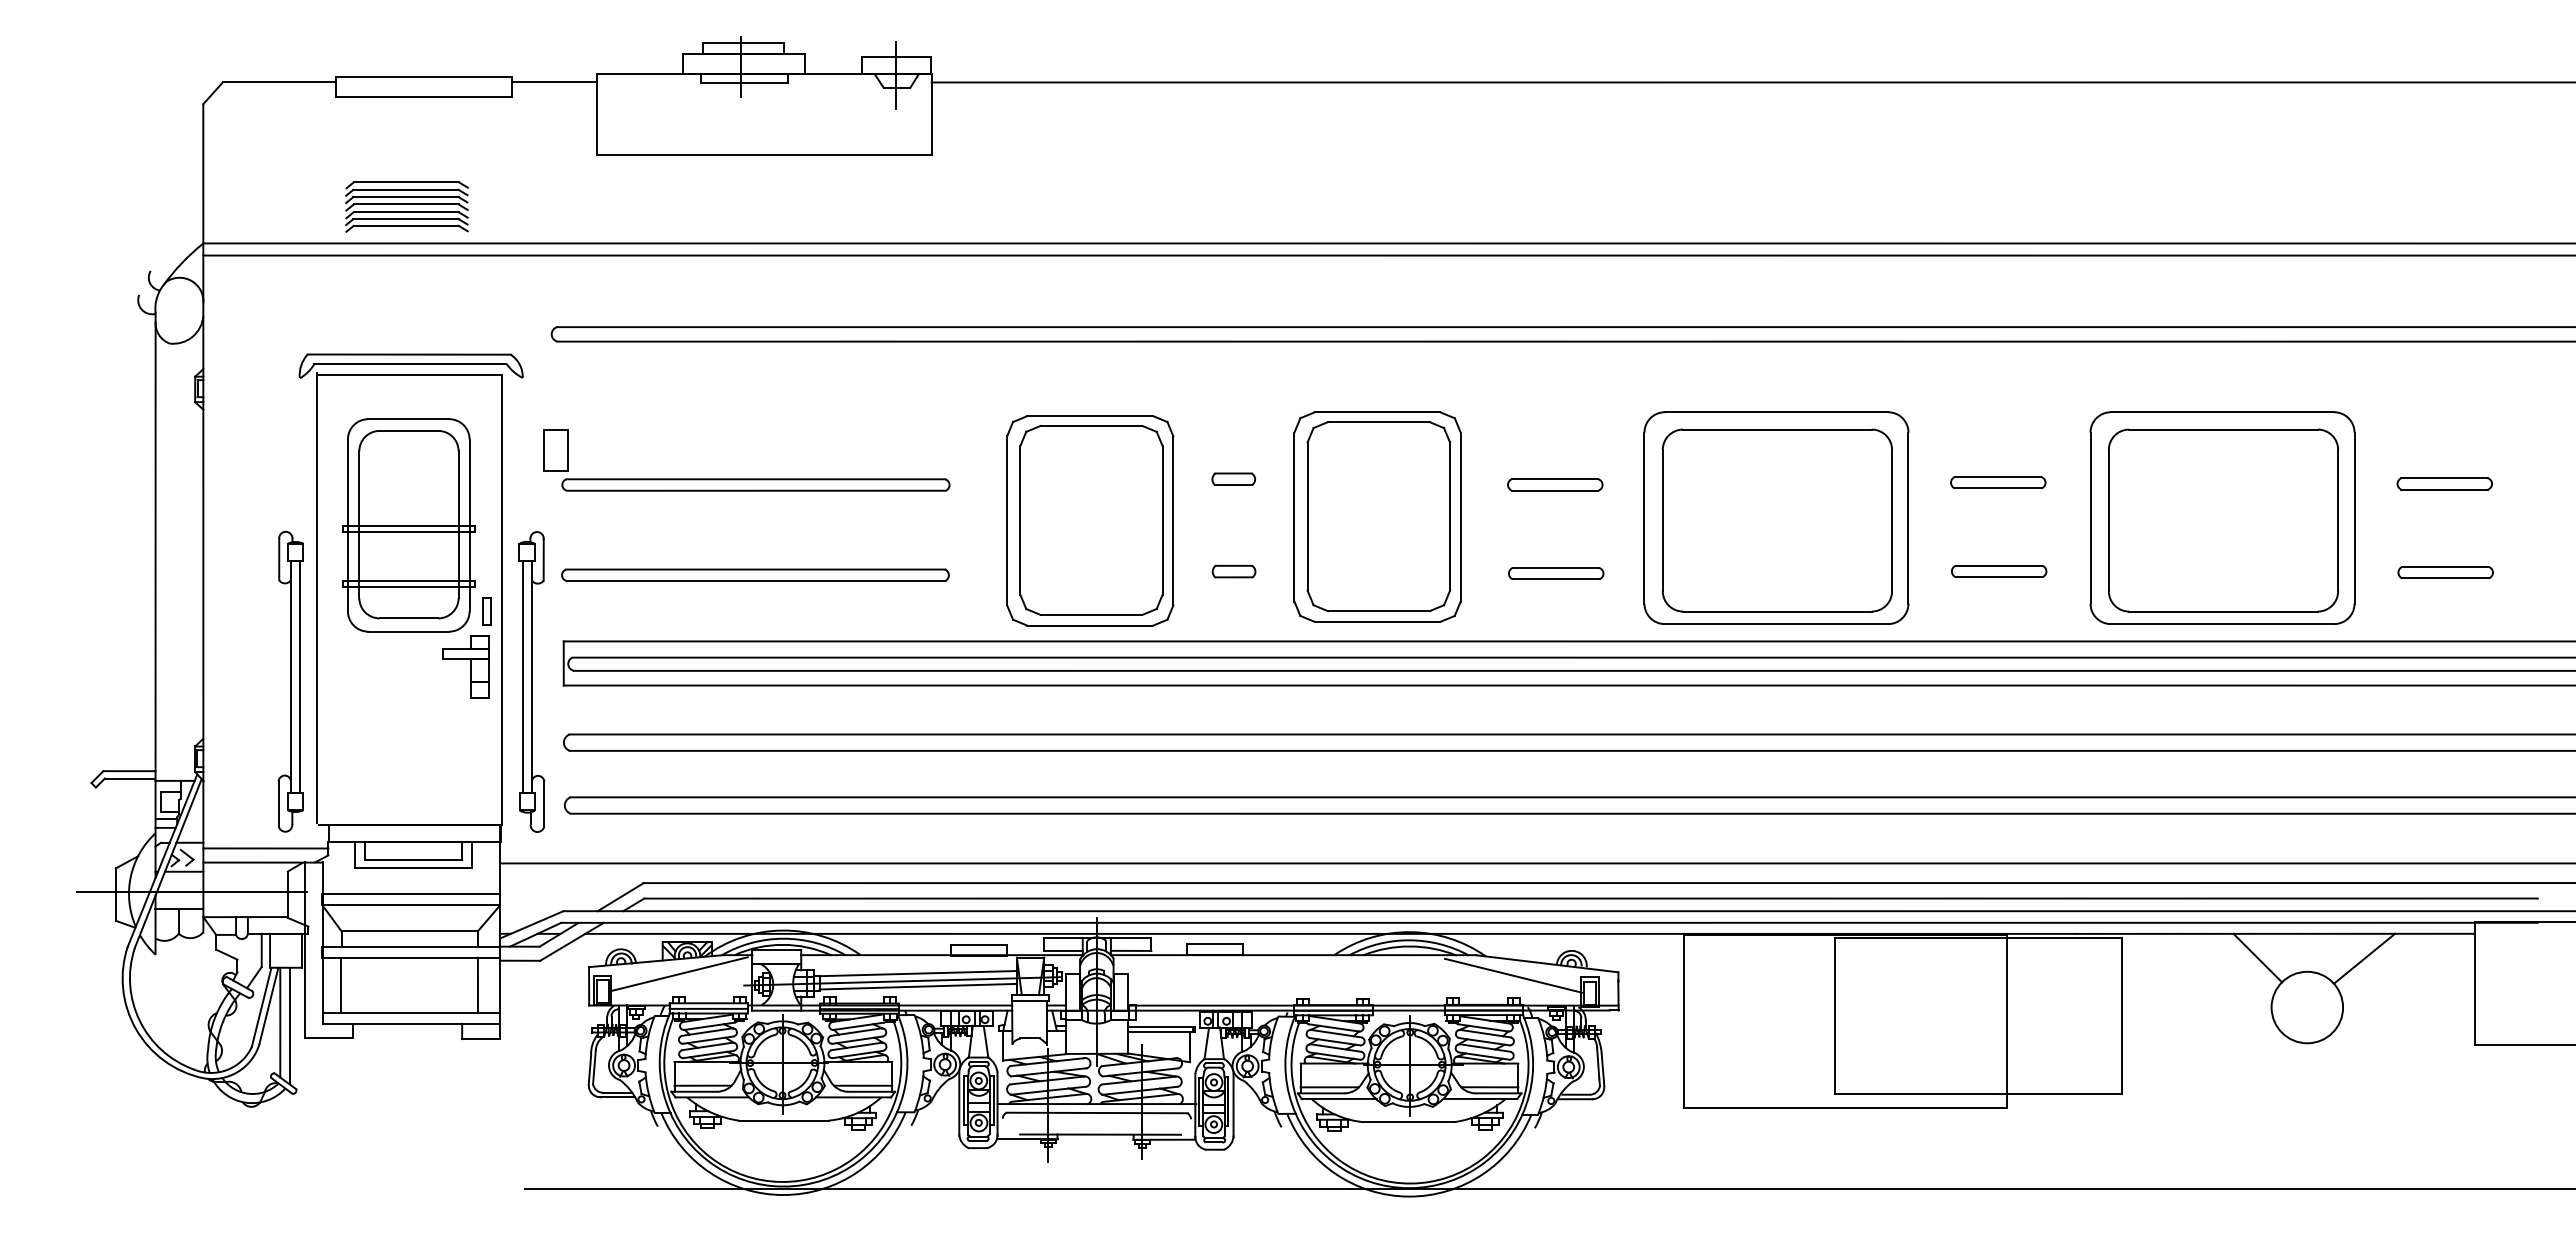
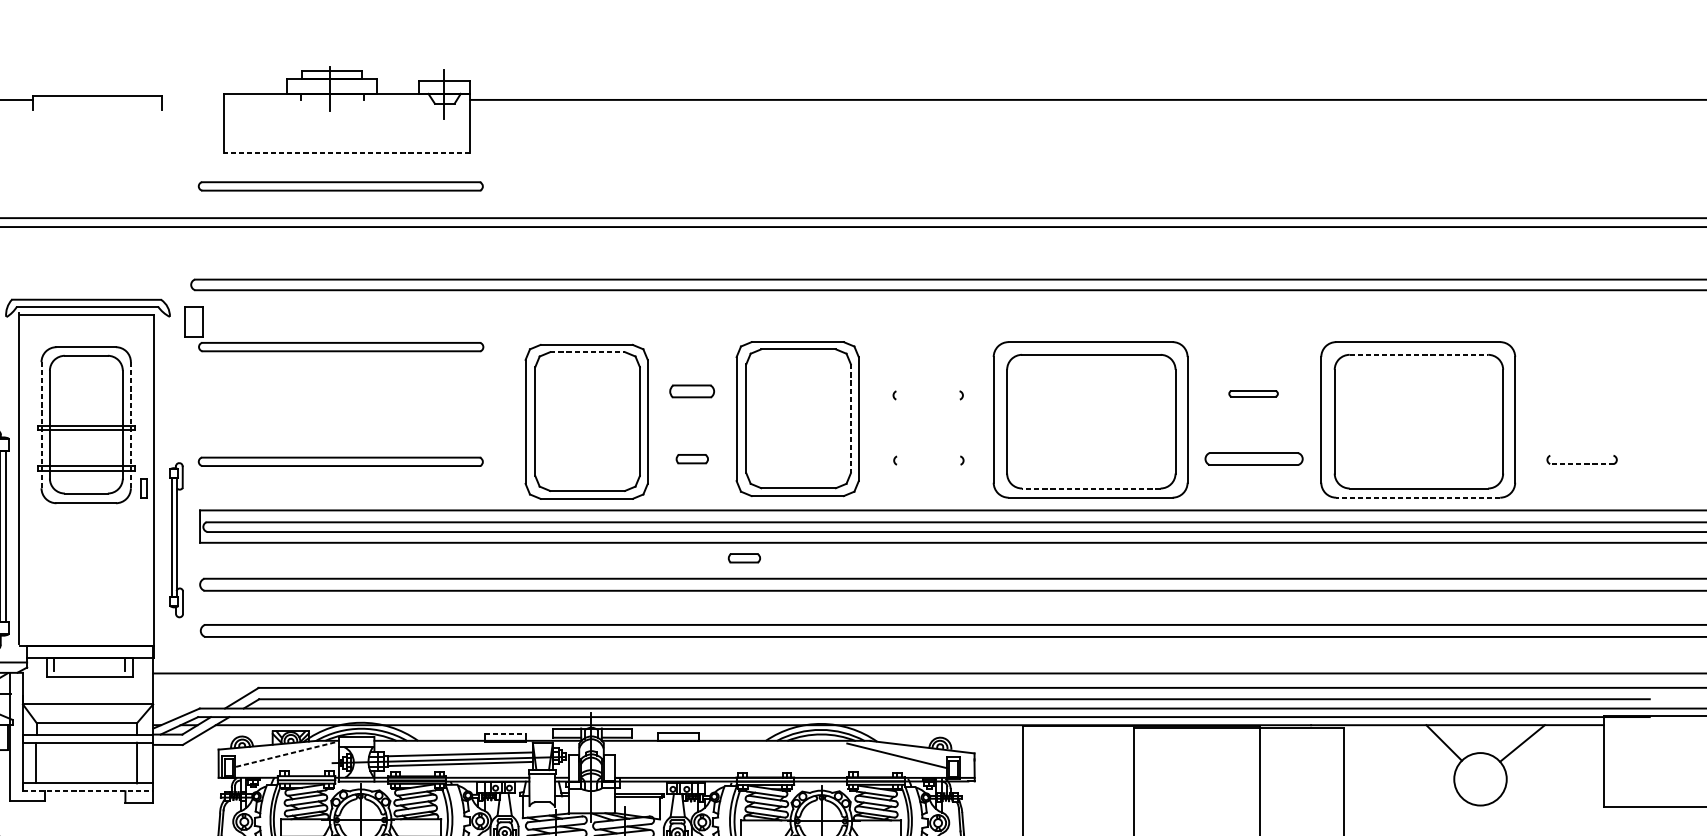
line: (554, 82) -> (193, 99), removed
line: (743, 82) -> (332, 99), removed
line: (424, 96) -> (97, 110), removed
line: (763, 154) -> (346, 152), solid -> dashed
part: (755, 199) -> (340, 185), added
part: (406, 206) -> (84, 191), removed
line: (1091, 425) -> (587, 351), solid -> dashed
line: (2223, 429) -> (1418, 354), solid -> dashed
part: (746, 478) -> (334, 342), moved
part: (1233, 478) -> (691, 390), size x1.4
line: (1554, 479) -> (927, 391), removed
part: (1998, 482) -> (1253, 393), size x0.7
part: (2444, 483) -> (1581, 394), removed
line: (1554, 490) -> (927, 399), removed
line: (1450, 517) -> (851, 419), solid -> dashed
line: (347, 525) -> (41, 425), solid -> dashed
line: (469, 525) -> (130, 425), solid -> dashed
line: (2445, 566) -> (1581, 455), removed
line: (1555, 567) -> (928, 456), removed
part: (1999, 571) -> (1254, 459), size x1.4
line: (2444, 578) -> (1581, 464), solid -> dashed
line: (1555, 579) -> (928, 464), removed
line: (1776, 611) -> (1090, 488), solid -> dashed
line: (2222, 624) -> (1418, 497), solid -> dashed
part: (465, 666) -> (127, 528), removed
part: (531, 681) -> (176, 539), size x0.7
part: (1304, 706) -> (744, 558), added
line: (412, 860) -> (88, 671), removed
line: (411, 894) -> (88, 696), removed
line: (979, 945) -> (505, 733), solid -> dashed
line: (678, 974) -> (284, 755), solid -> dashed
line: (411, 1023) -> (88, 791), solid -> dashed

